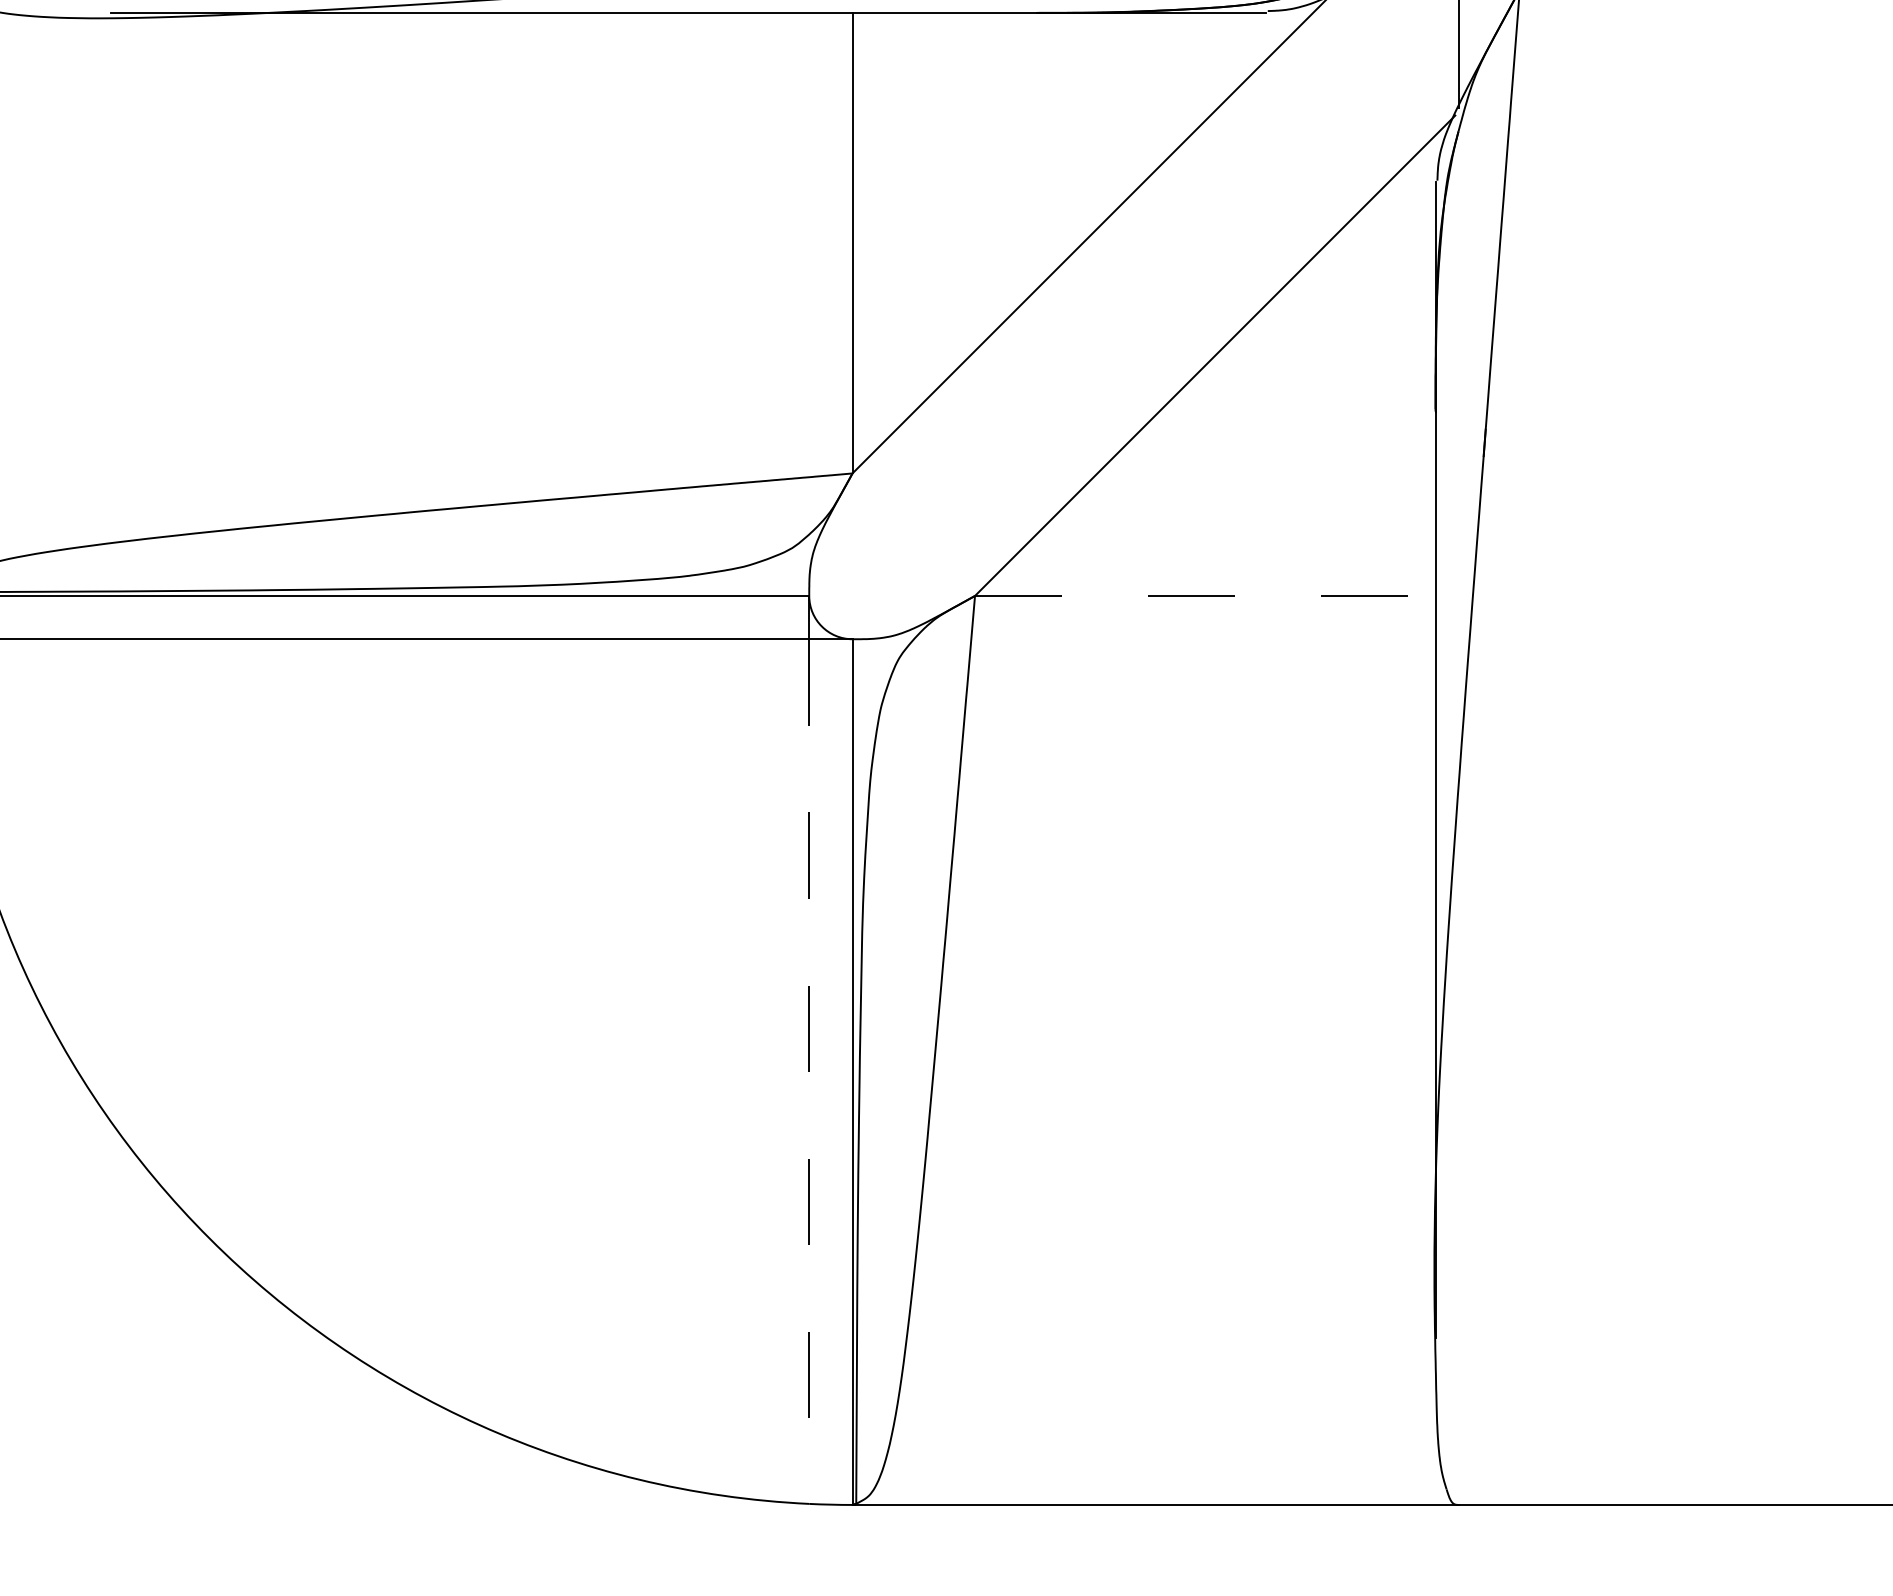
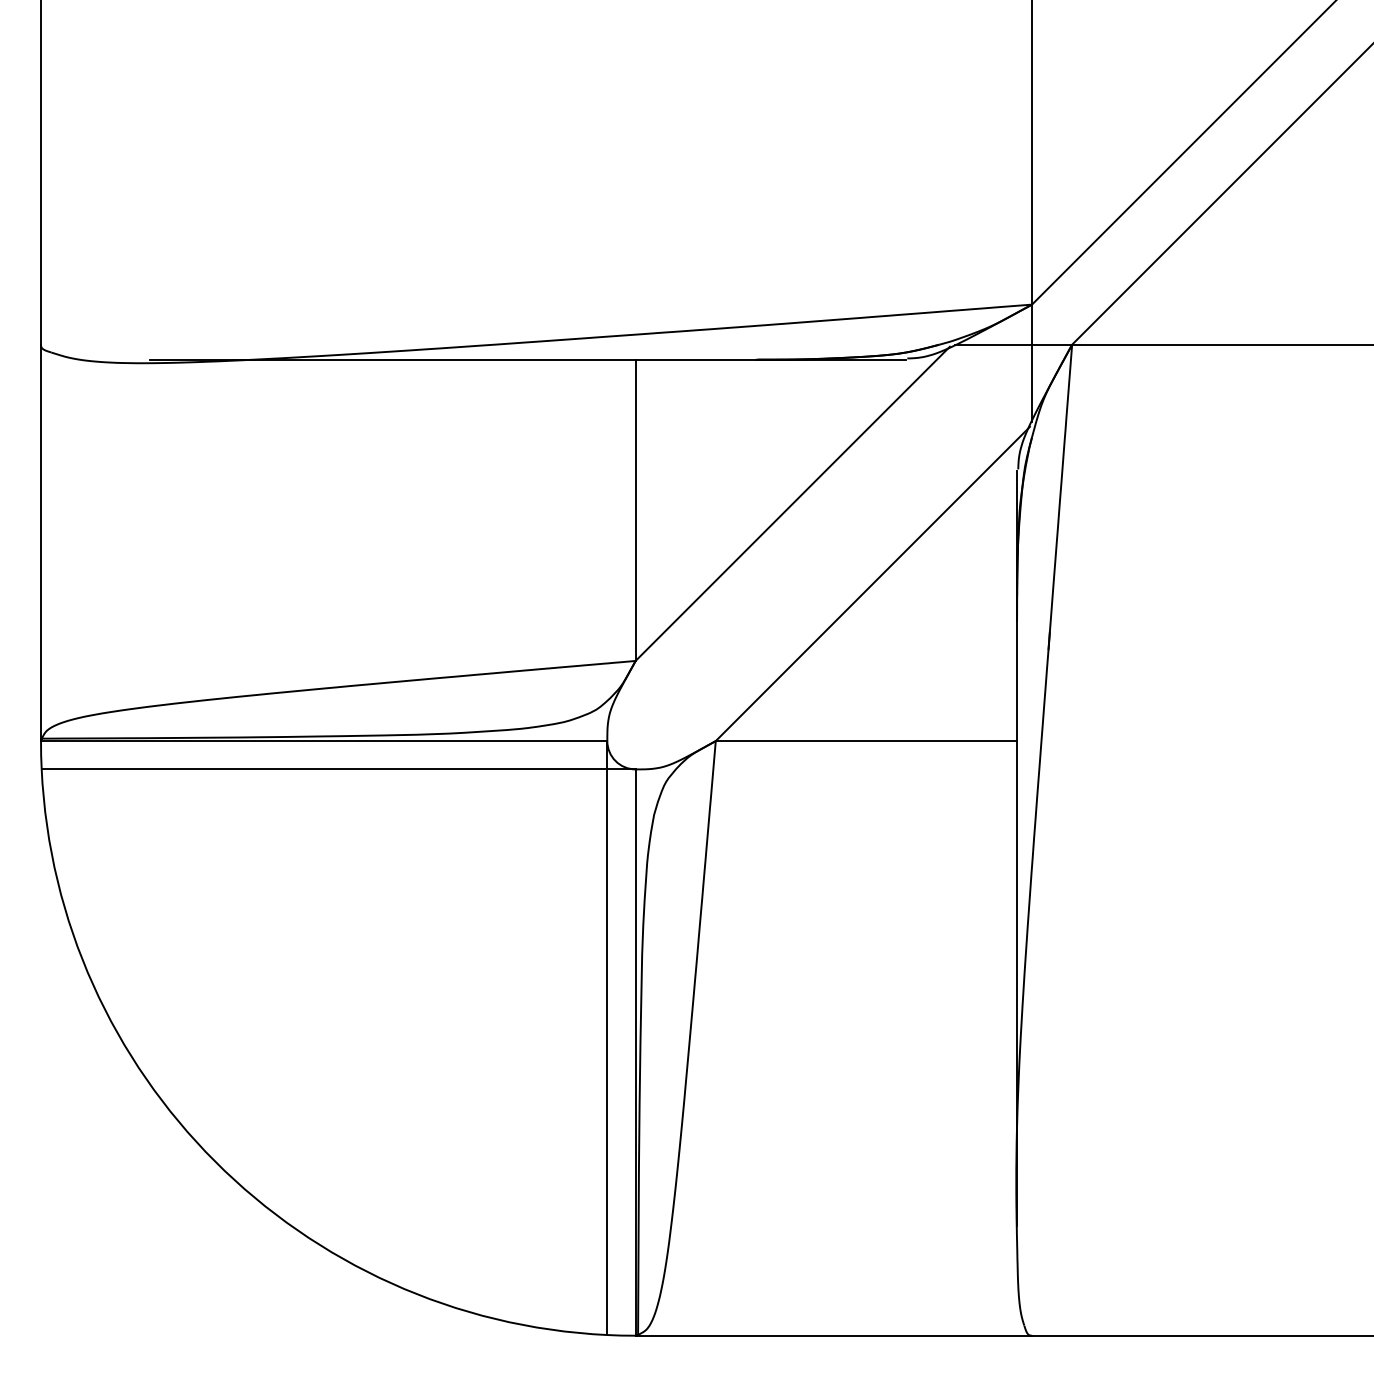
line: (1205, 596) -> (866, 741), dashed -> solid
line: (809, 1072) -> (607, 1052), dashed -> solid

